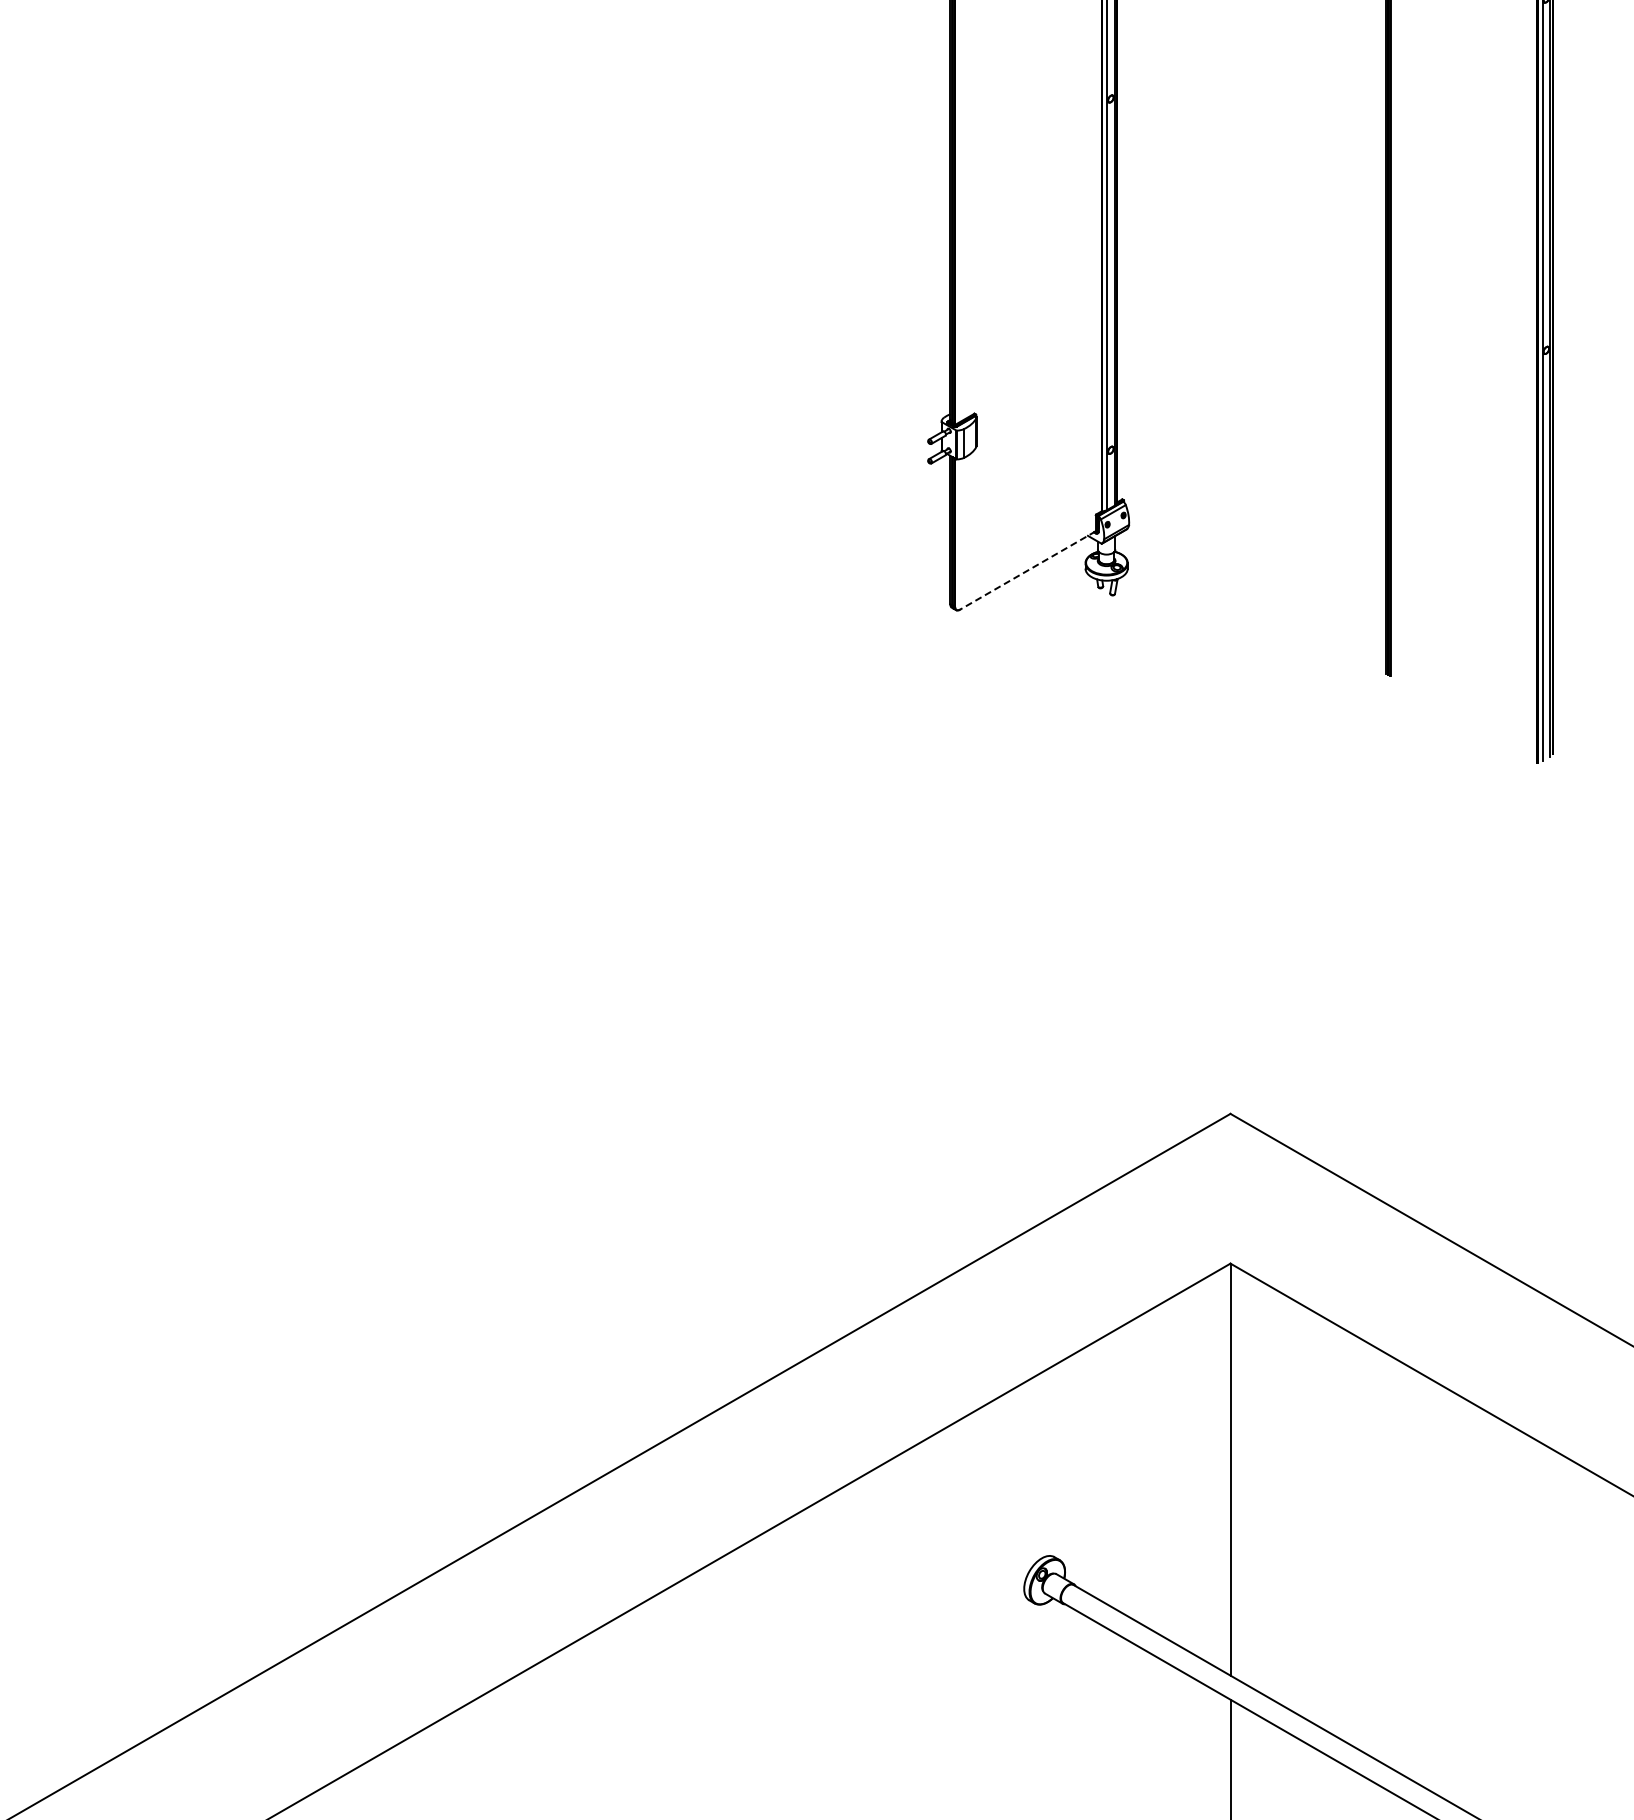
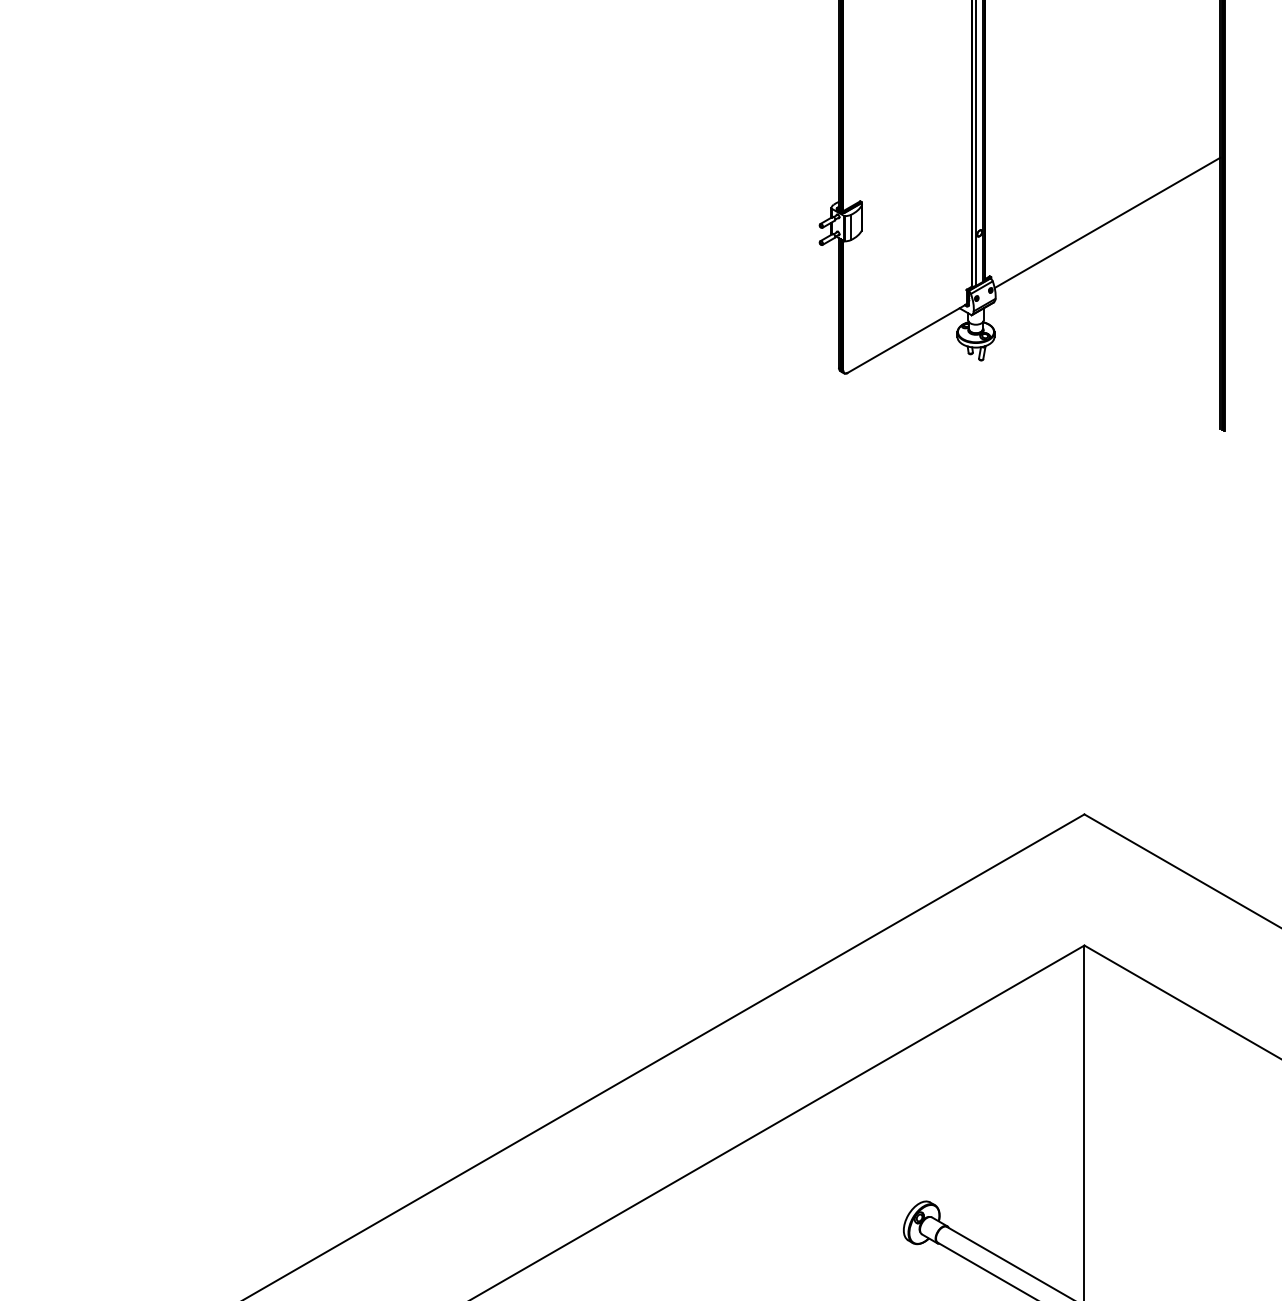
line: (1256, 437) -> (1107, 222), added
line: (1027, 570) -> (906, 338), dashed -> solid

